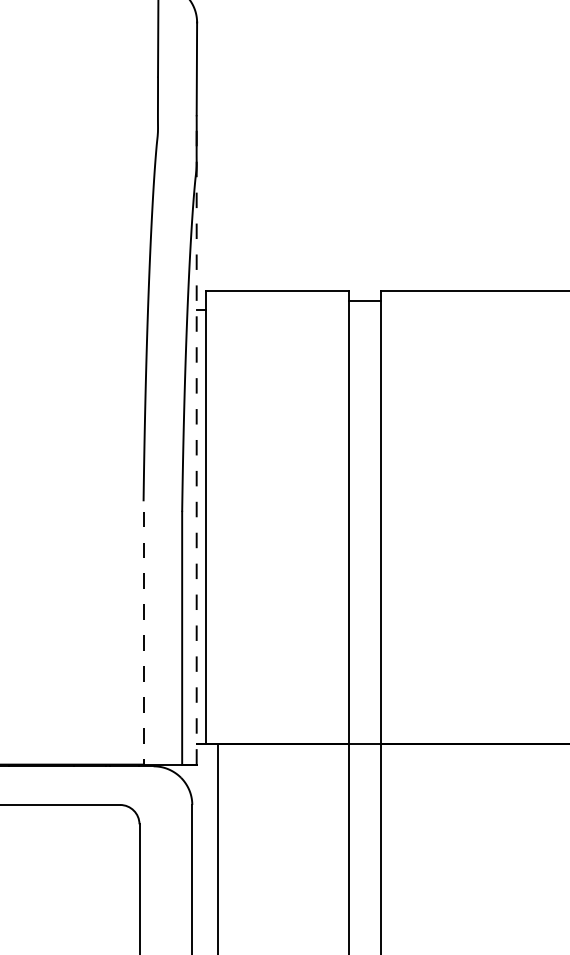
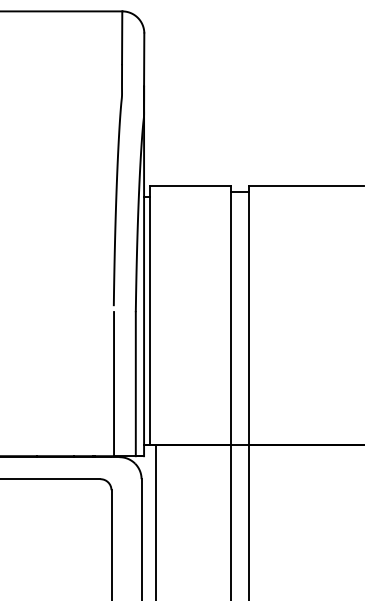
line: (197, 440) -> (144, 271), dashed -> solid
line: (144, 638) -> (114, 384), dashed -> solid

